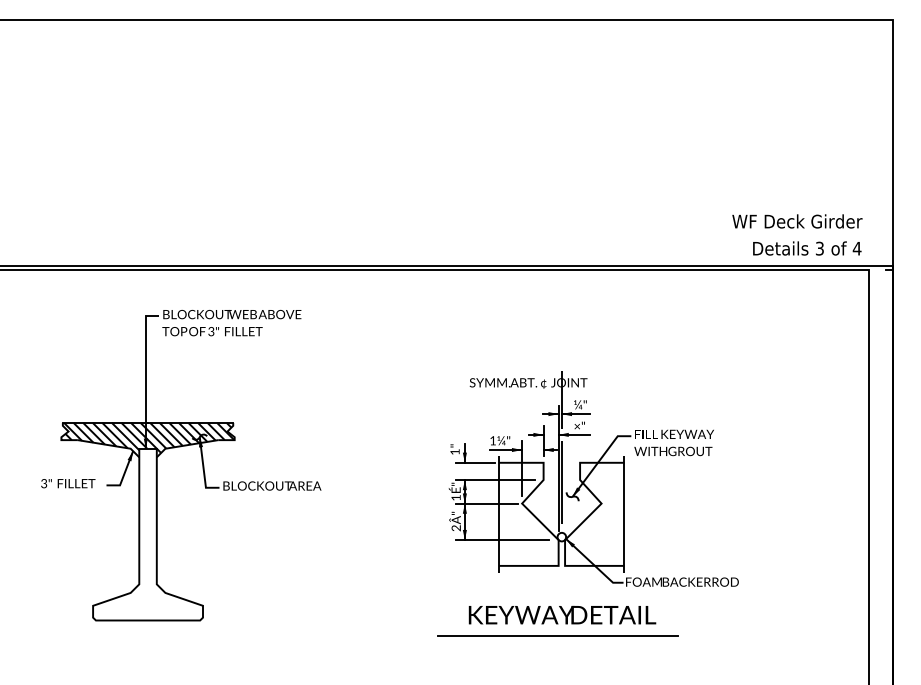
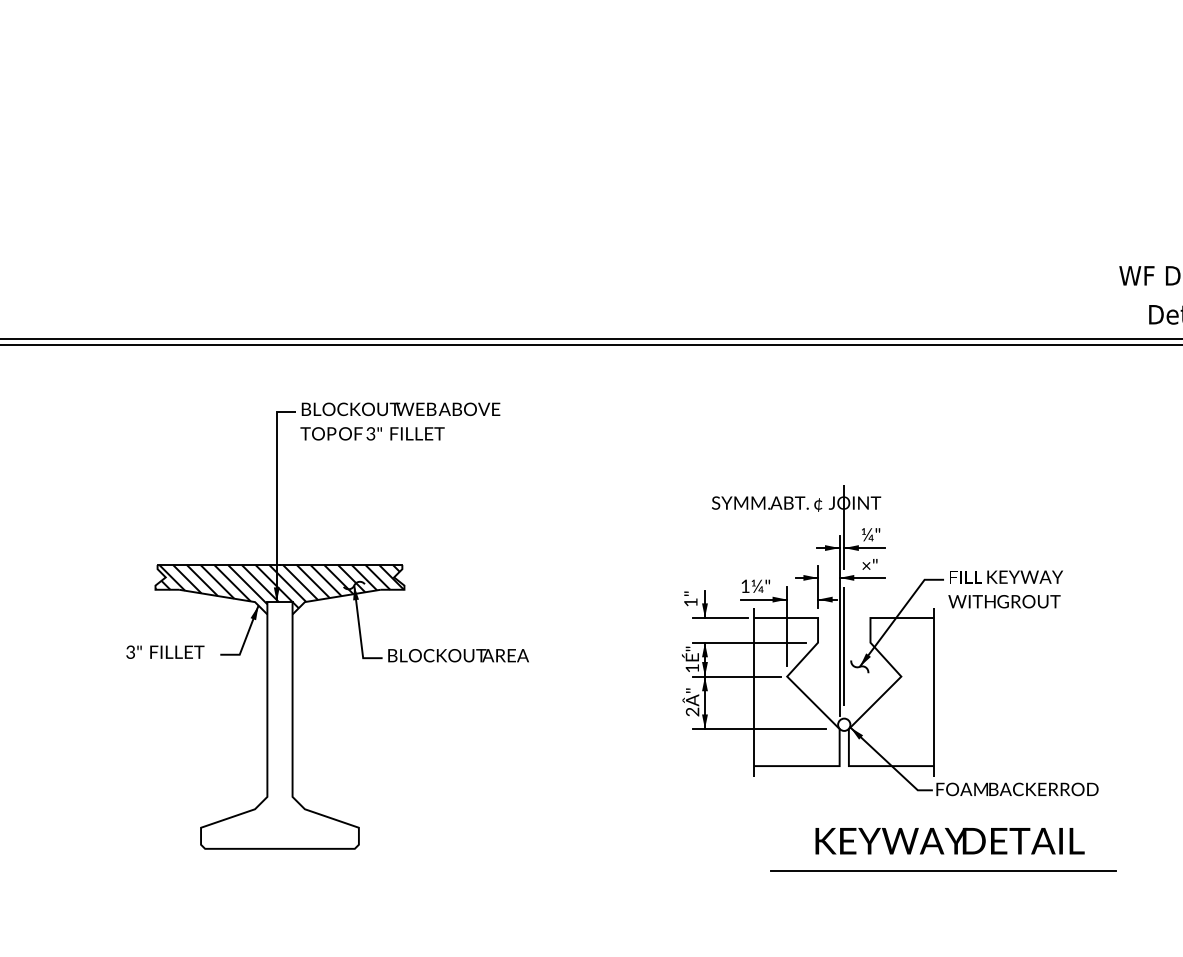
part: (593, 478) -> (889, 640), moved
part: (557, 620) -> (942, 848), moved

